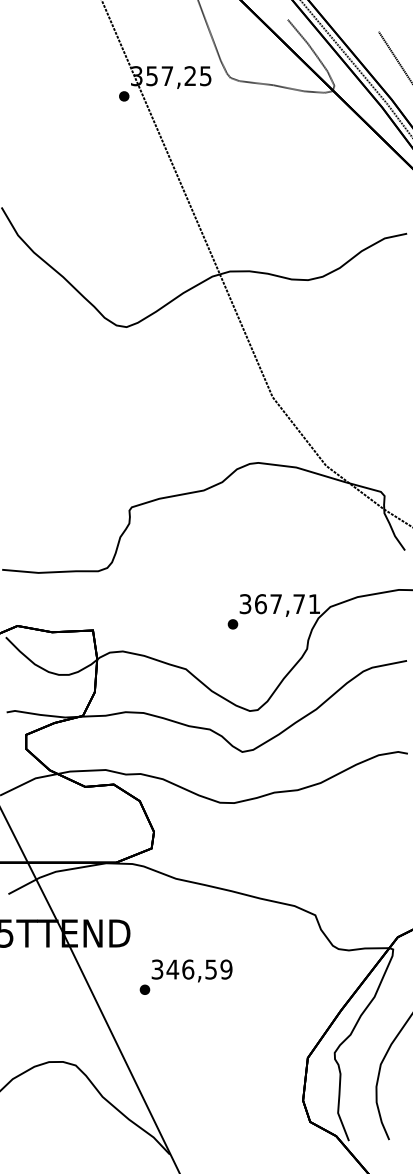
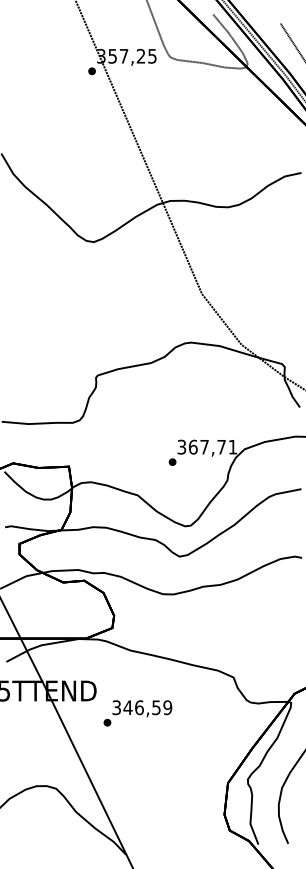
text: (185, 977) -> (137, 713), moved

